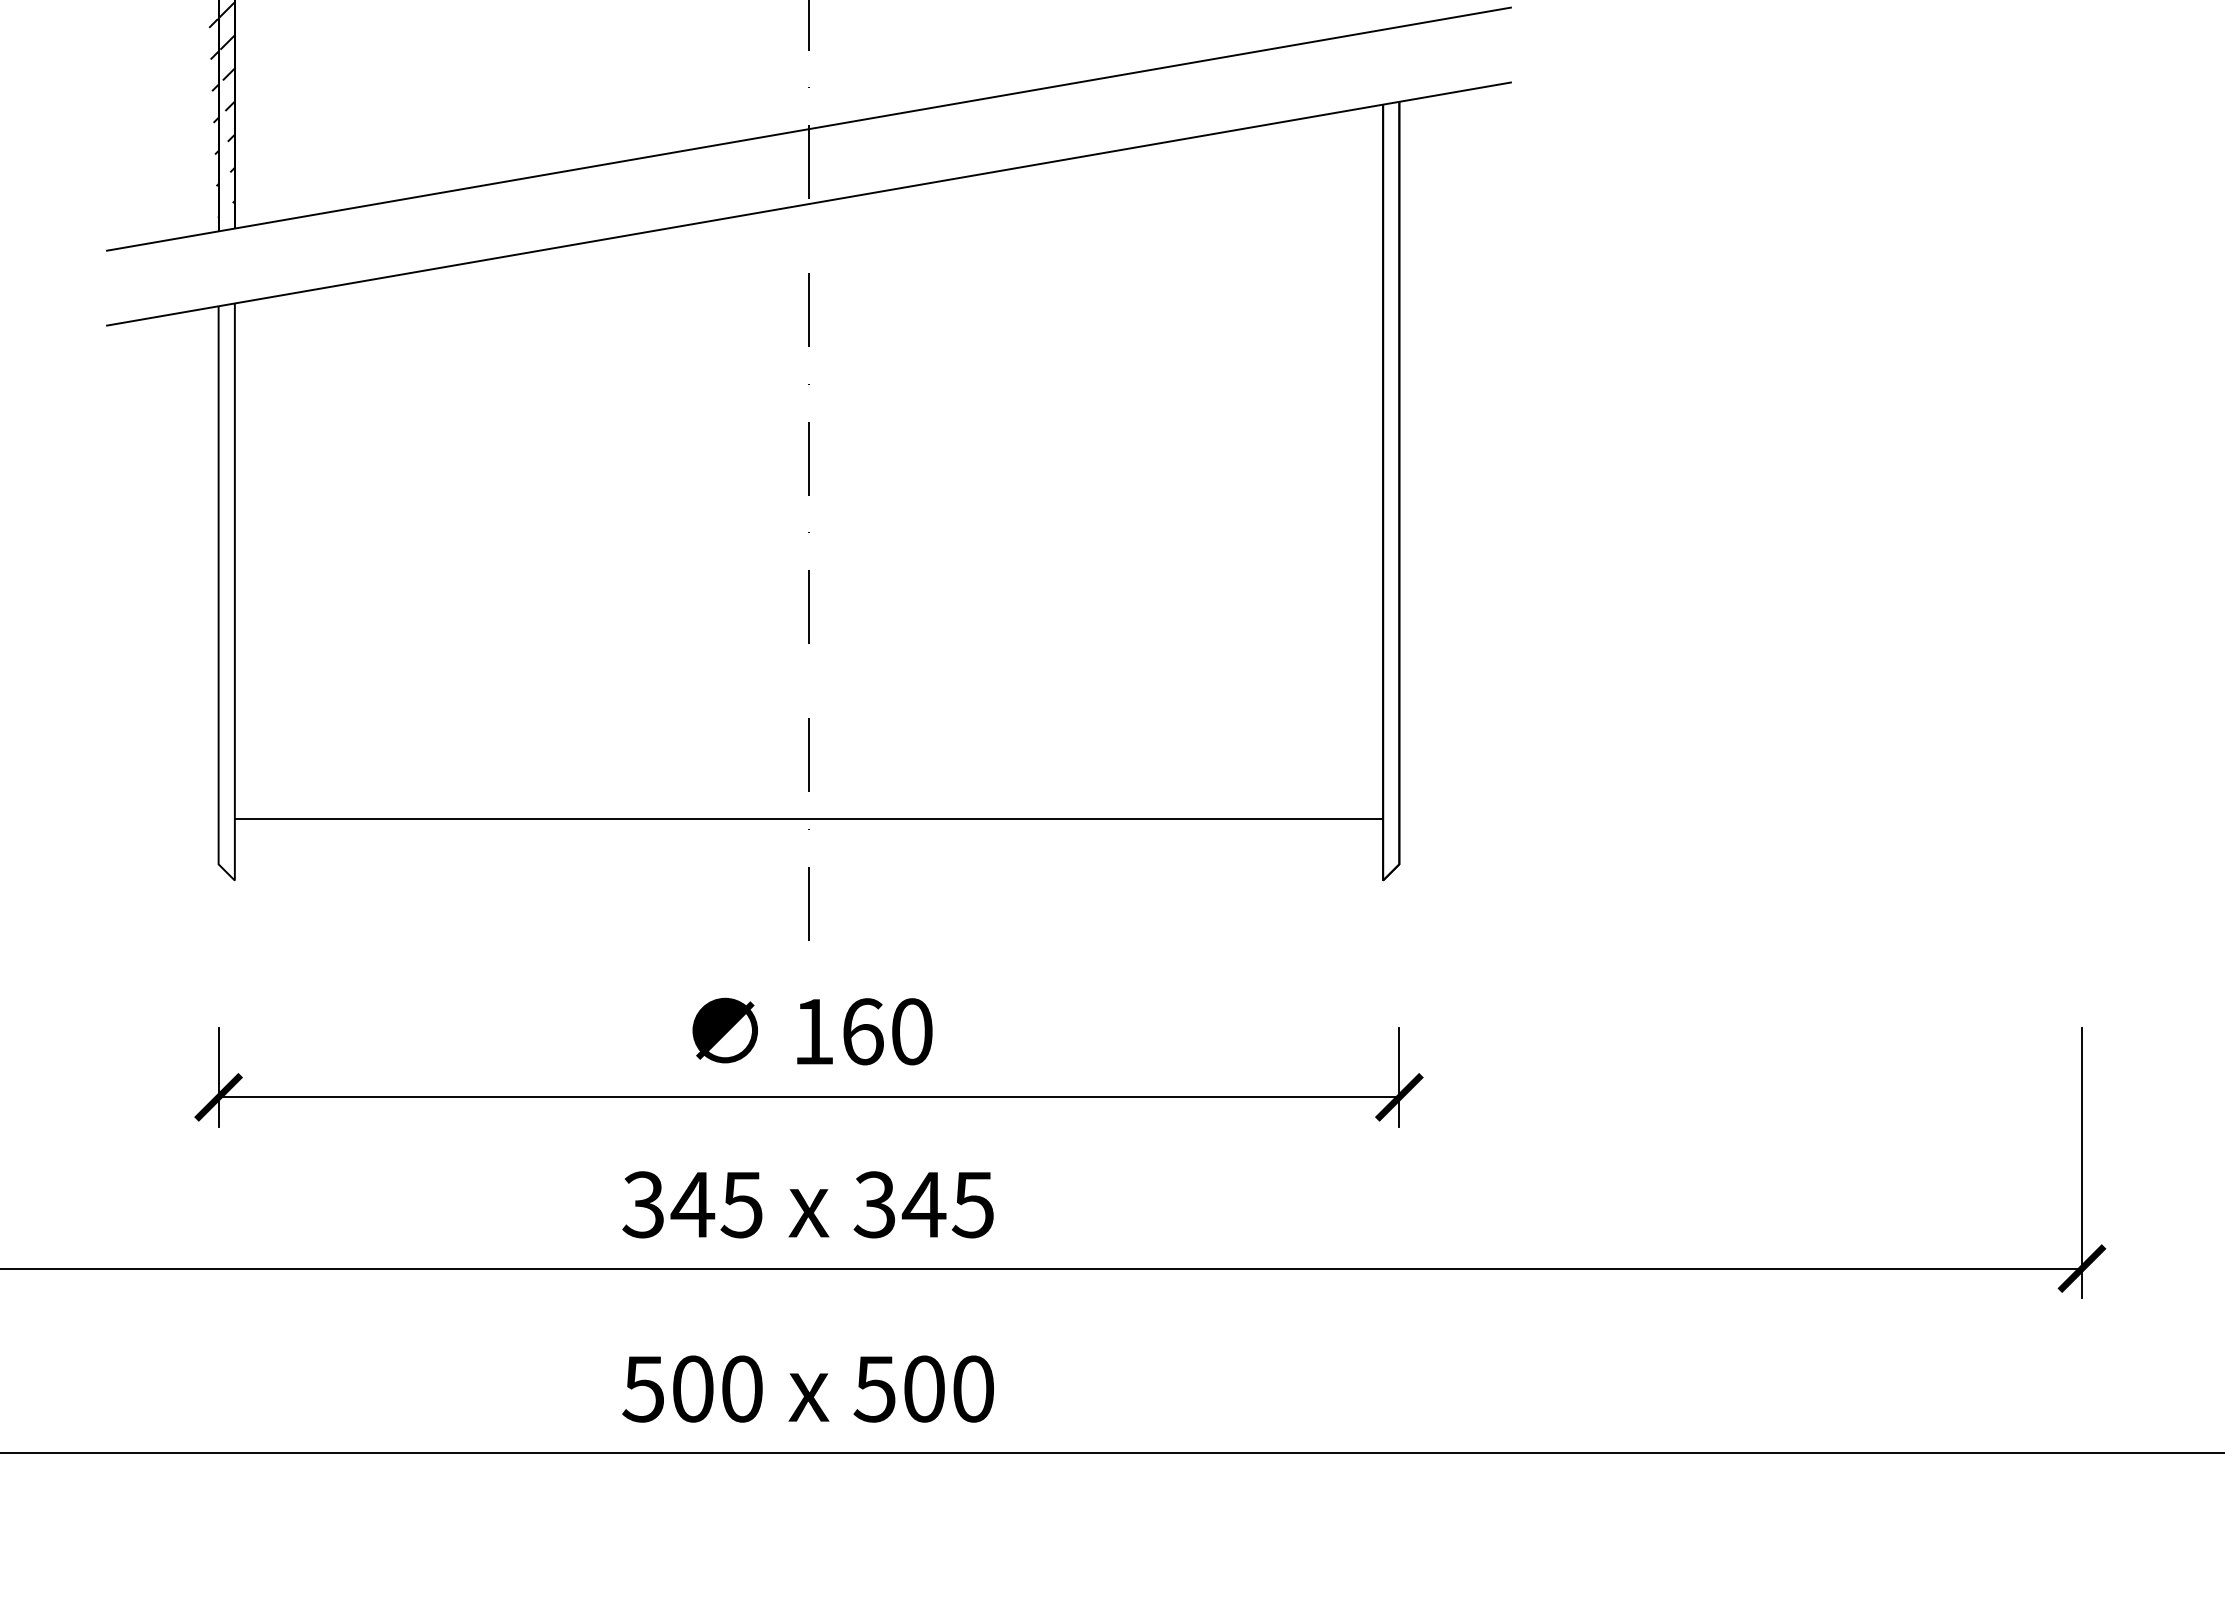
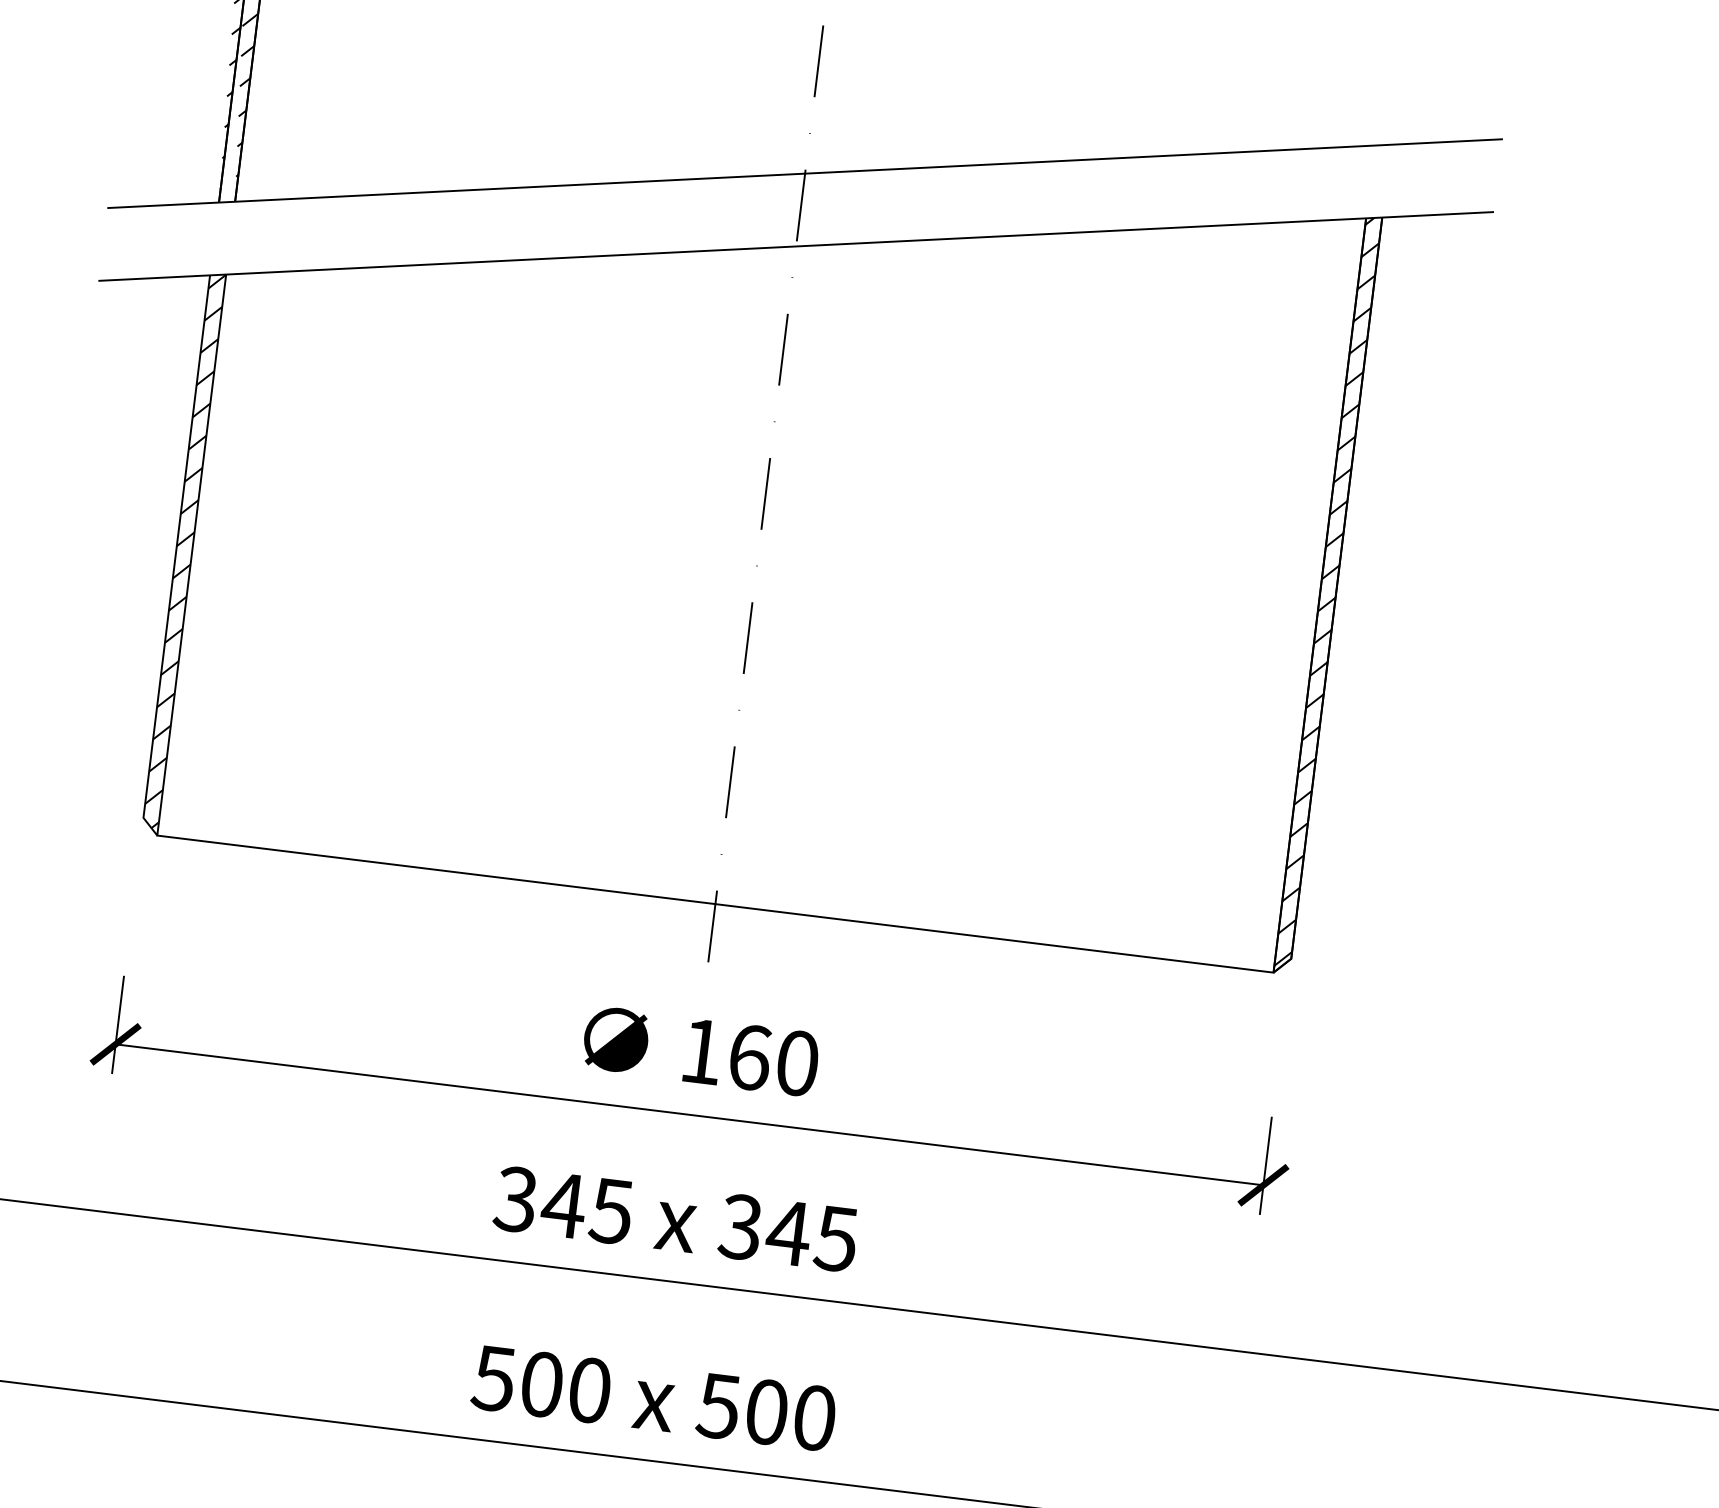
hatch: (1391, 488) -> (1328, 592), added
hatch: (226, 588) -> (184, 550), added
line: (808, 818) -> (714, 903), moved

